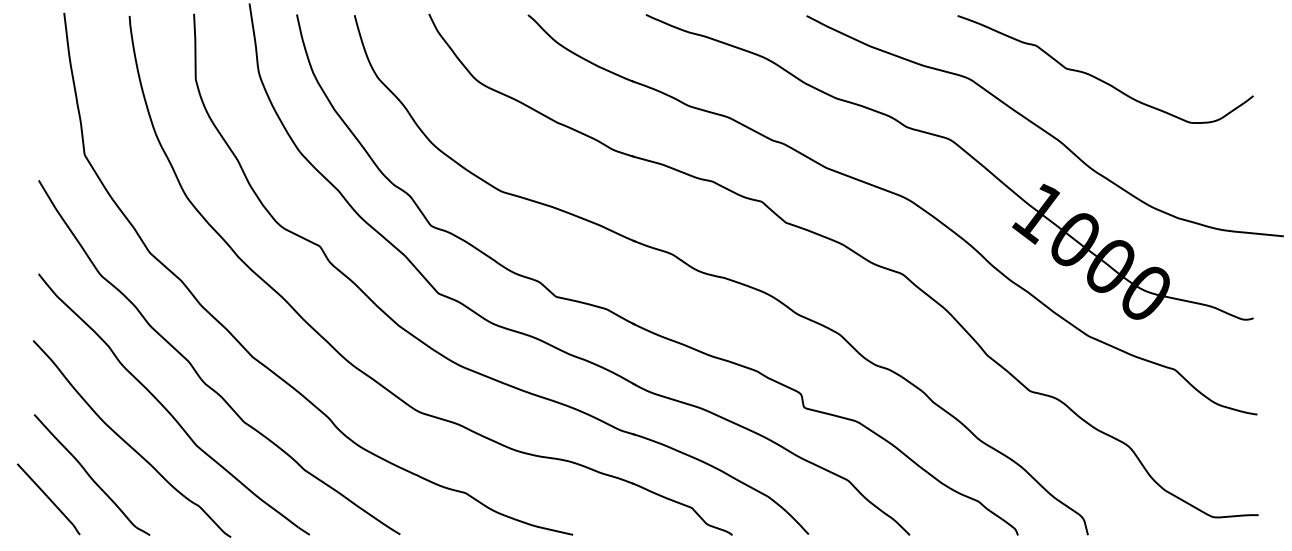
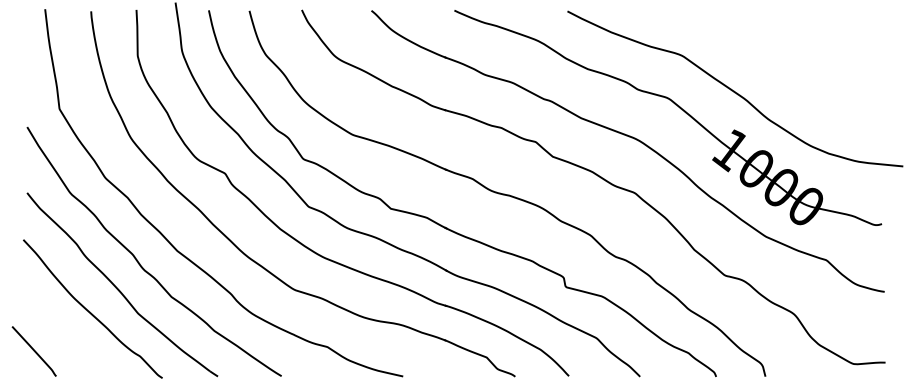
curve: (1100, 78) -> (774, 55), removed
curve: (90, 475) -> (63, 334), removed

